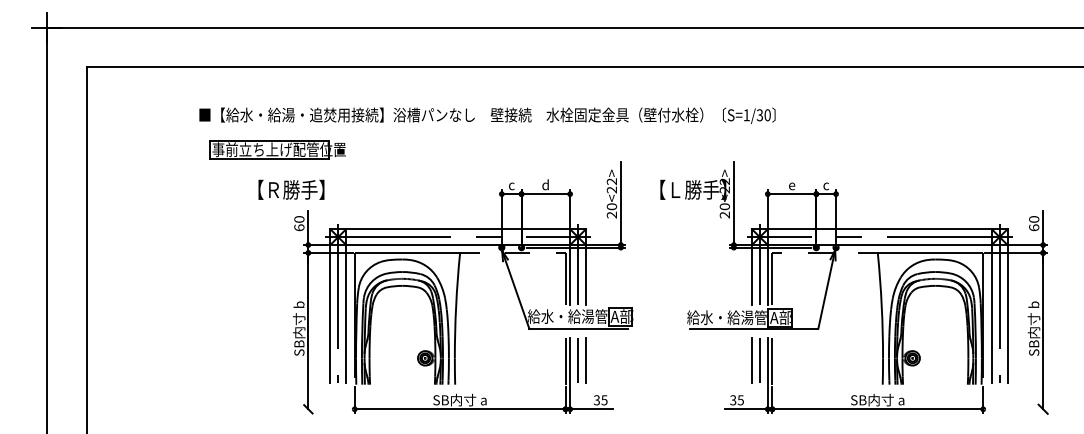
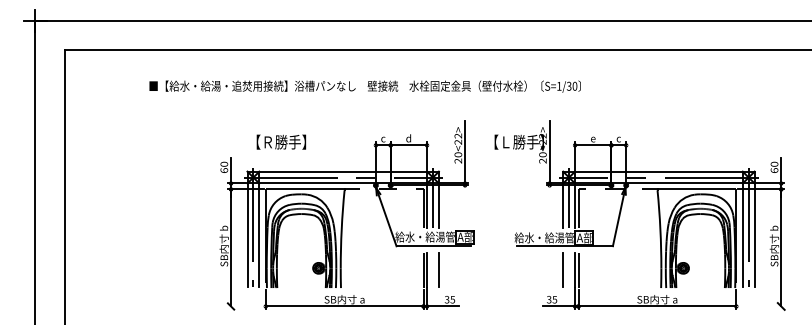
part: (278, 150) -> (208, 112), removed
text: (291, 188) -> (281, 141), moved
line: (577, 359) -> (432, 269), removed
line: (760, 359) -> (569, 269), removed

